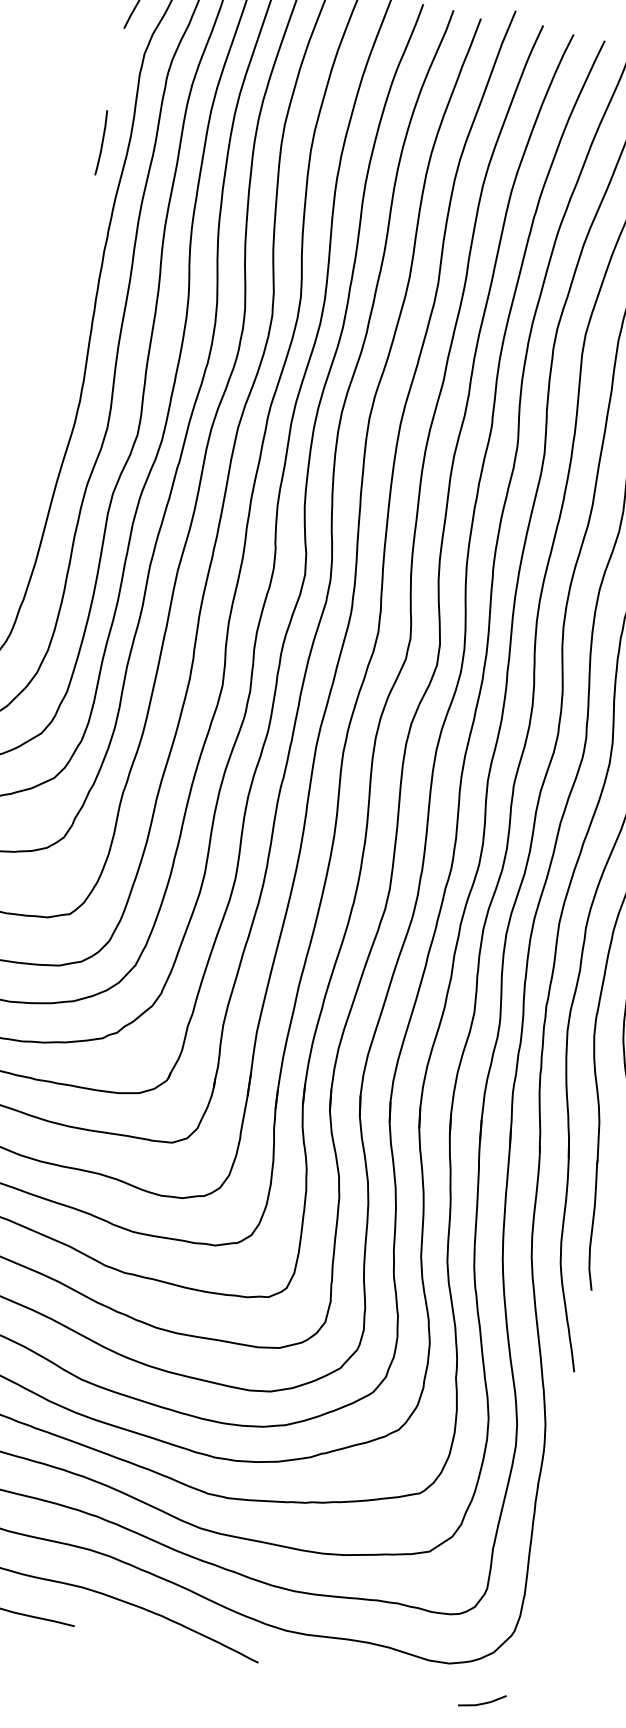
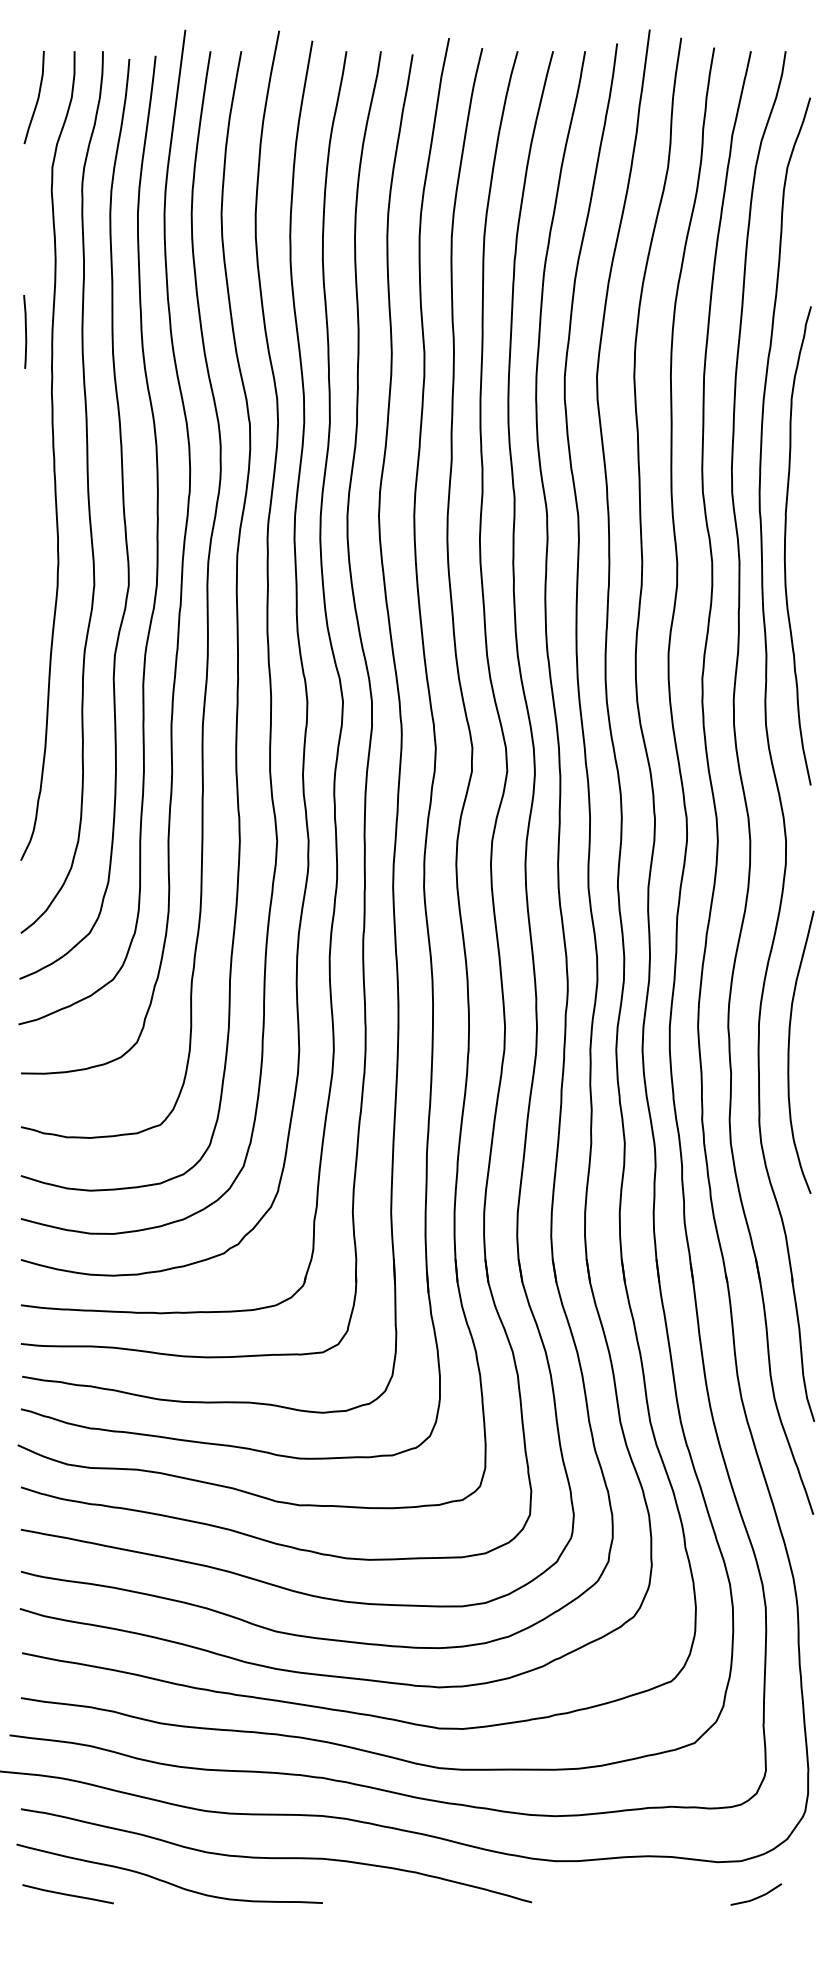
line: (102, 142) -> (25, 331), moved
line: (483, 1702) -> (757, 1896), moved

